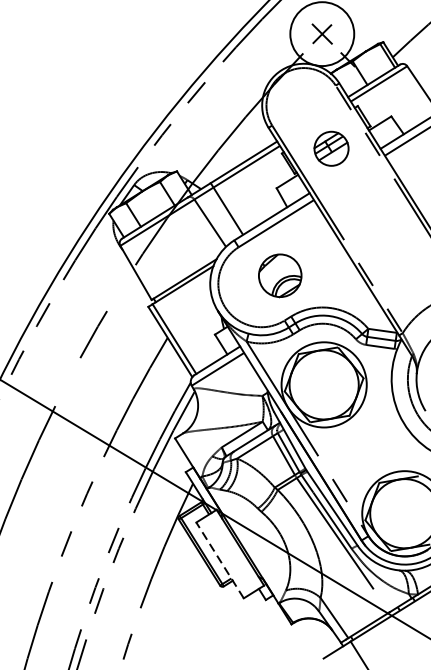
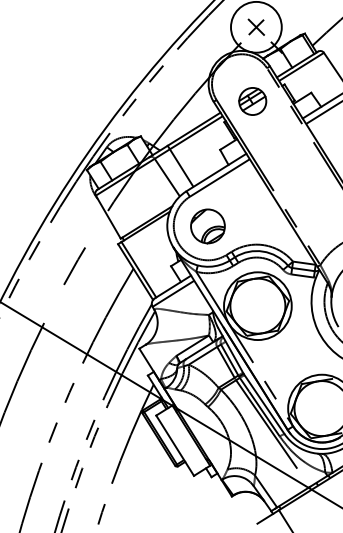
part: (331, 148) -> (252, 101), moved
part: (279, 275) -> (207, 226), moved
line: (220, 560) -> (175, 445), dashed -> solid

